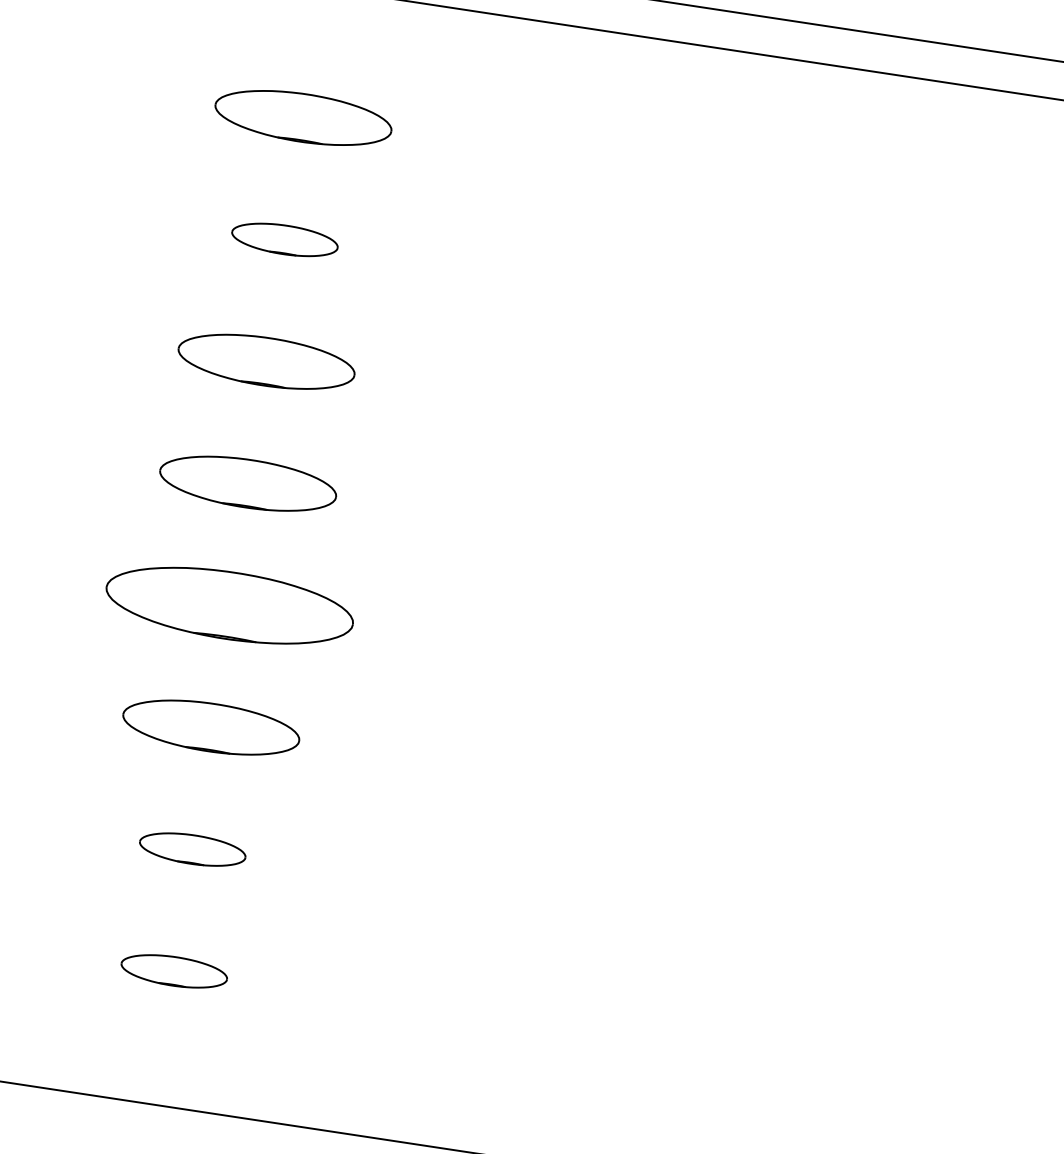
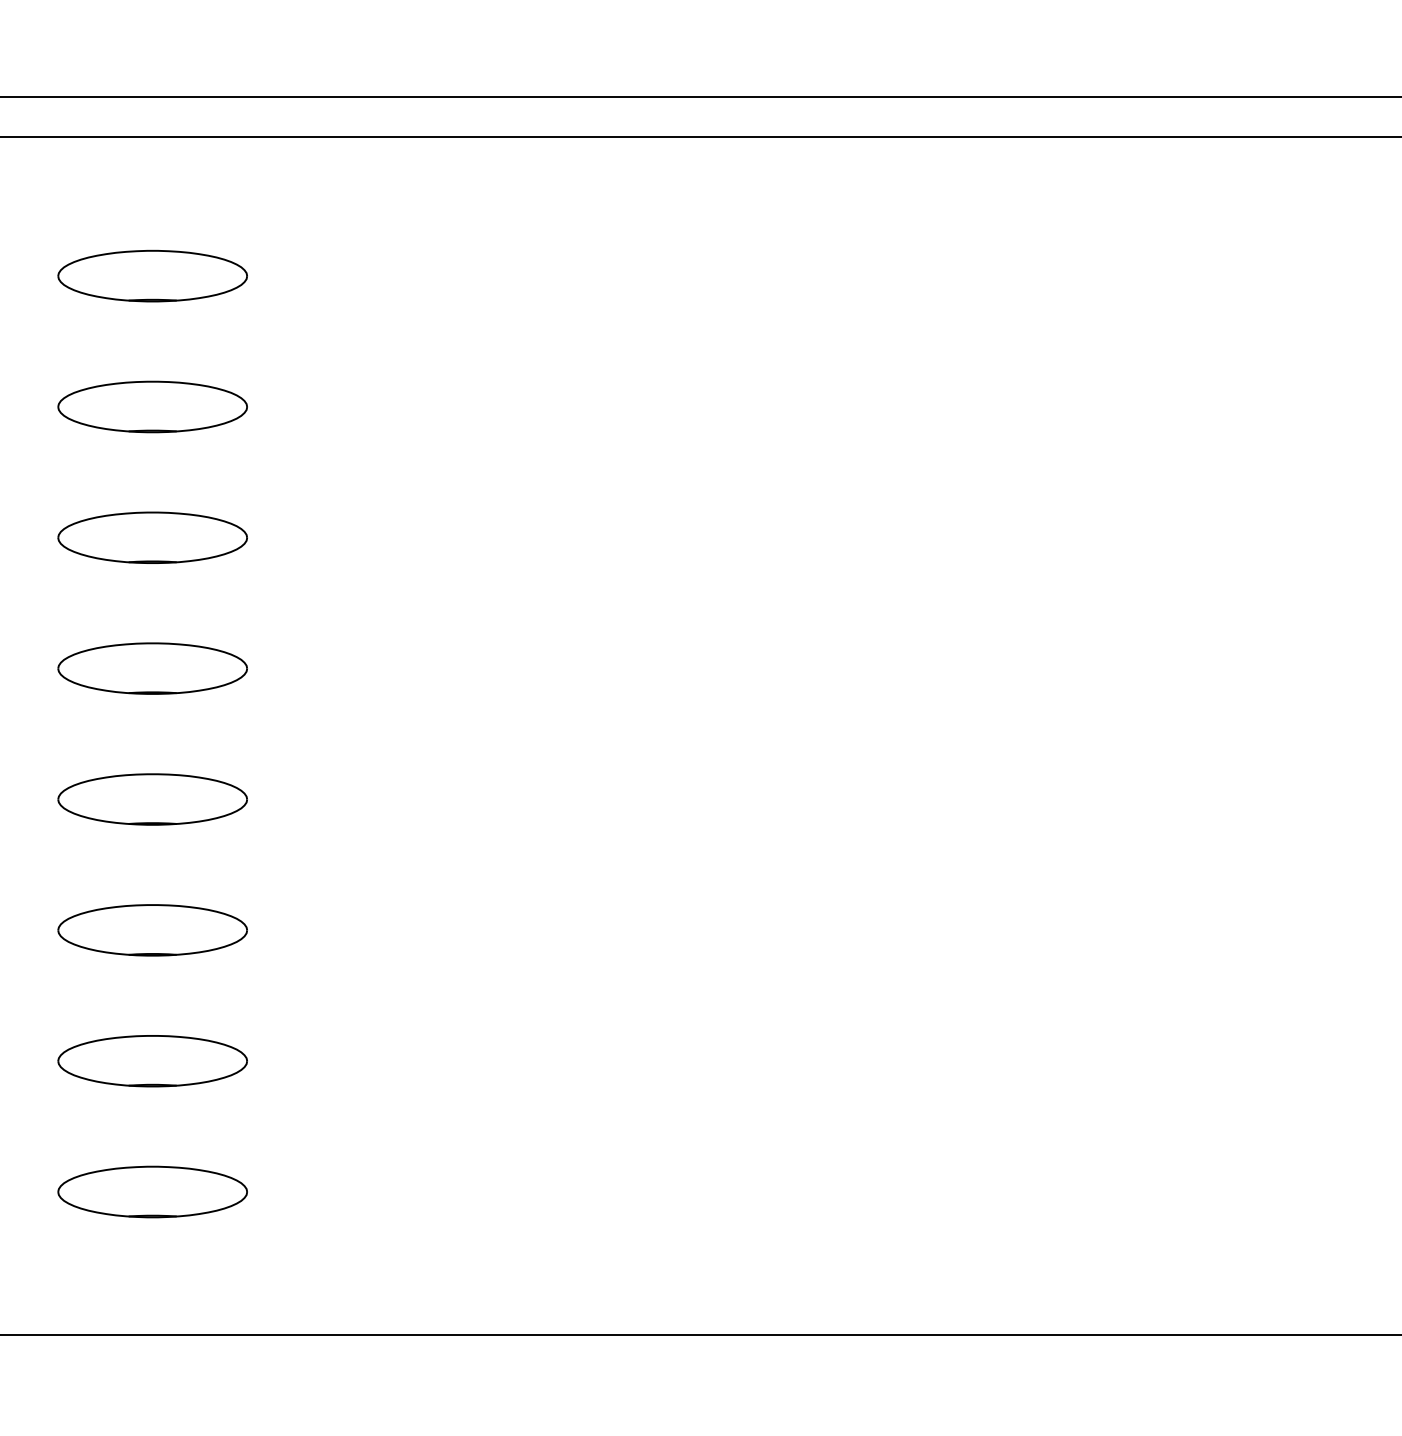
part: (284, 239) -> (152, 406), size x1.67
part: (229, 605) -> (152, 799), size x0.71
part: (192, 849) -> (152, 1061), size x1.67
part: (174, 970) -> (152, 1191), size x1.67

